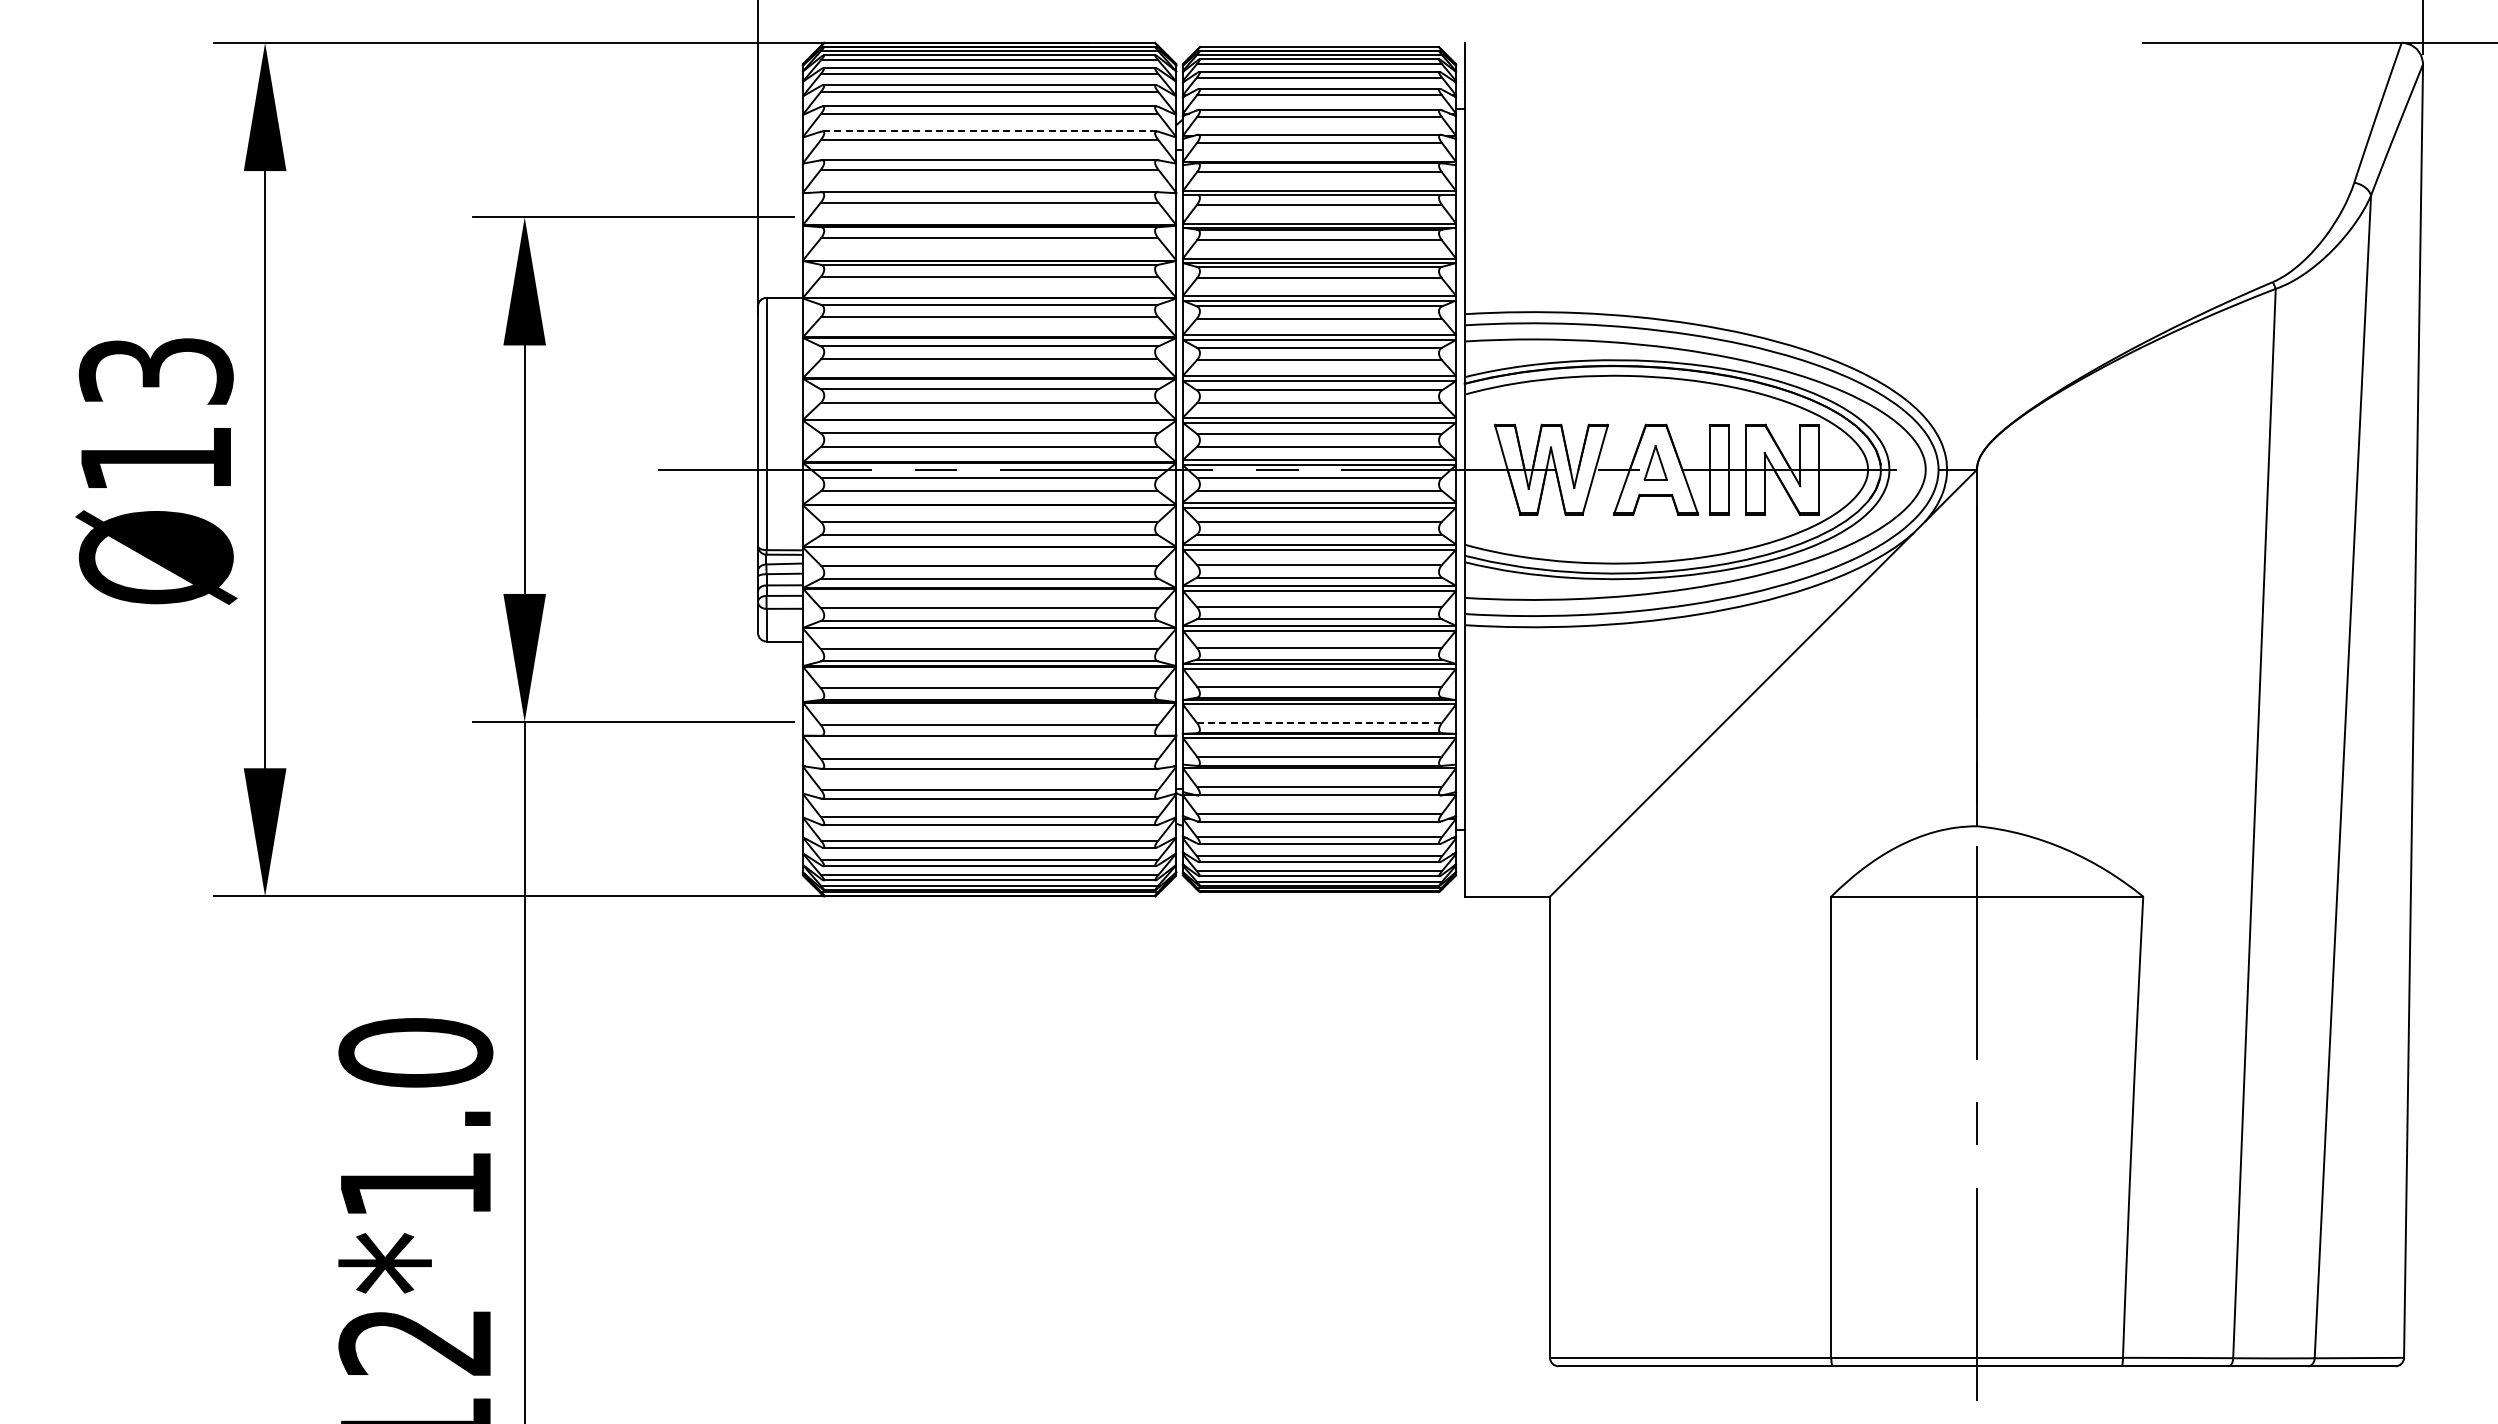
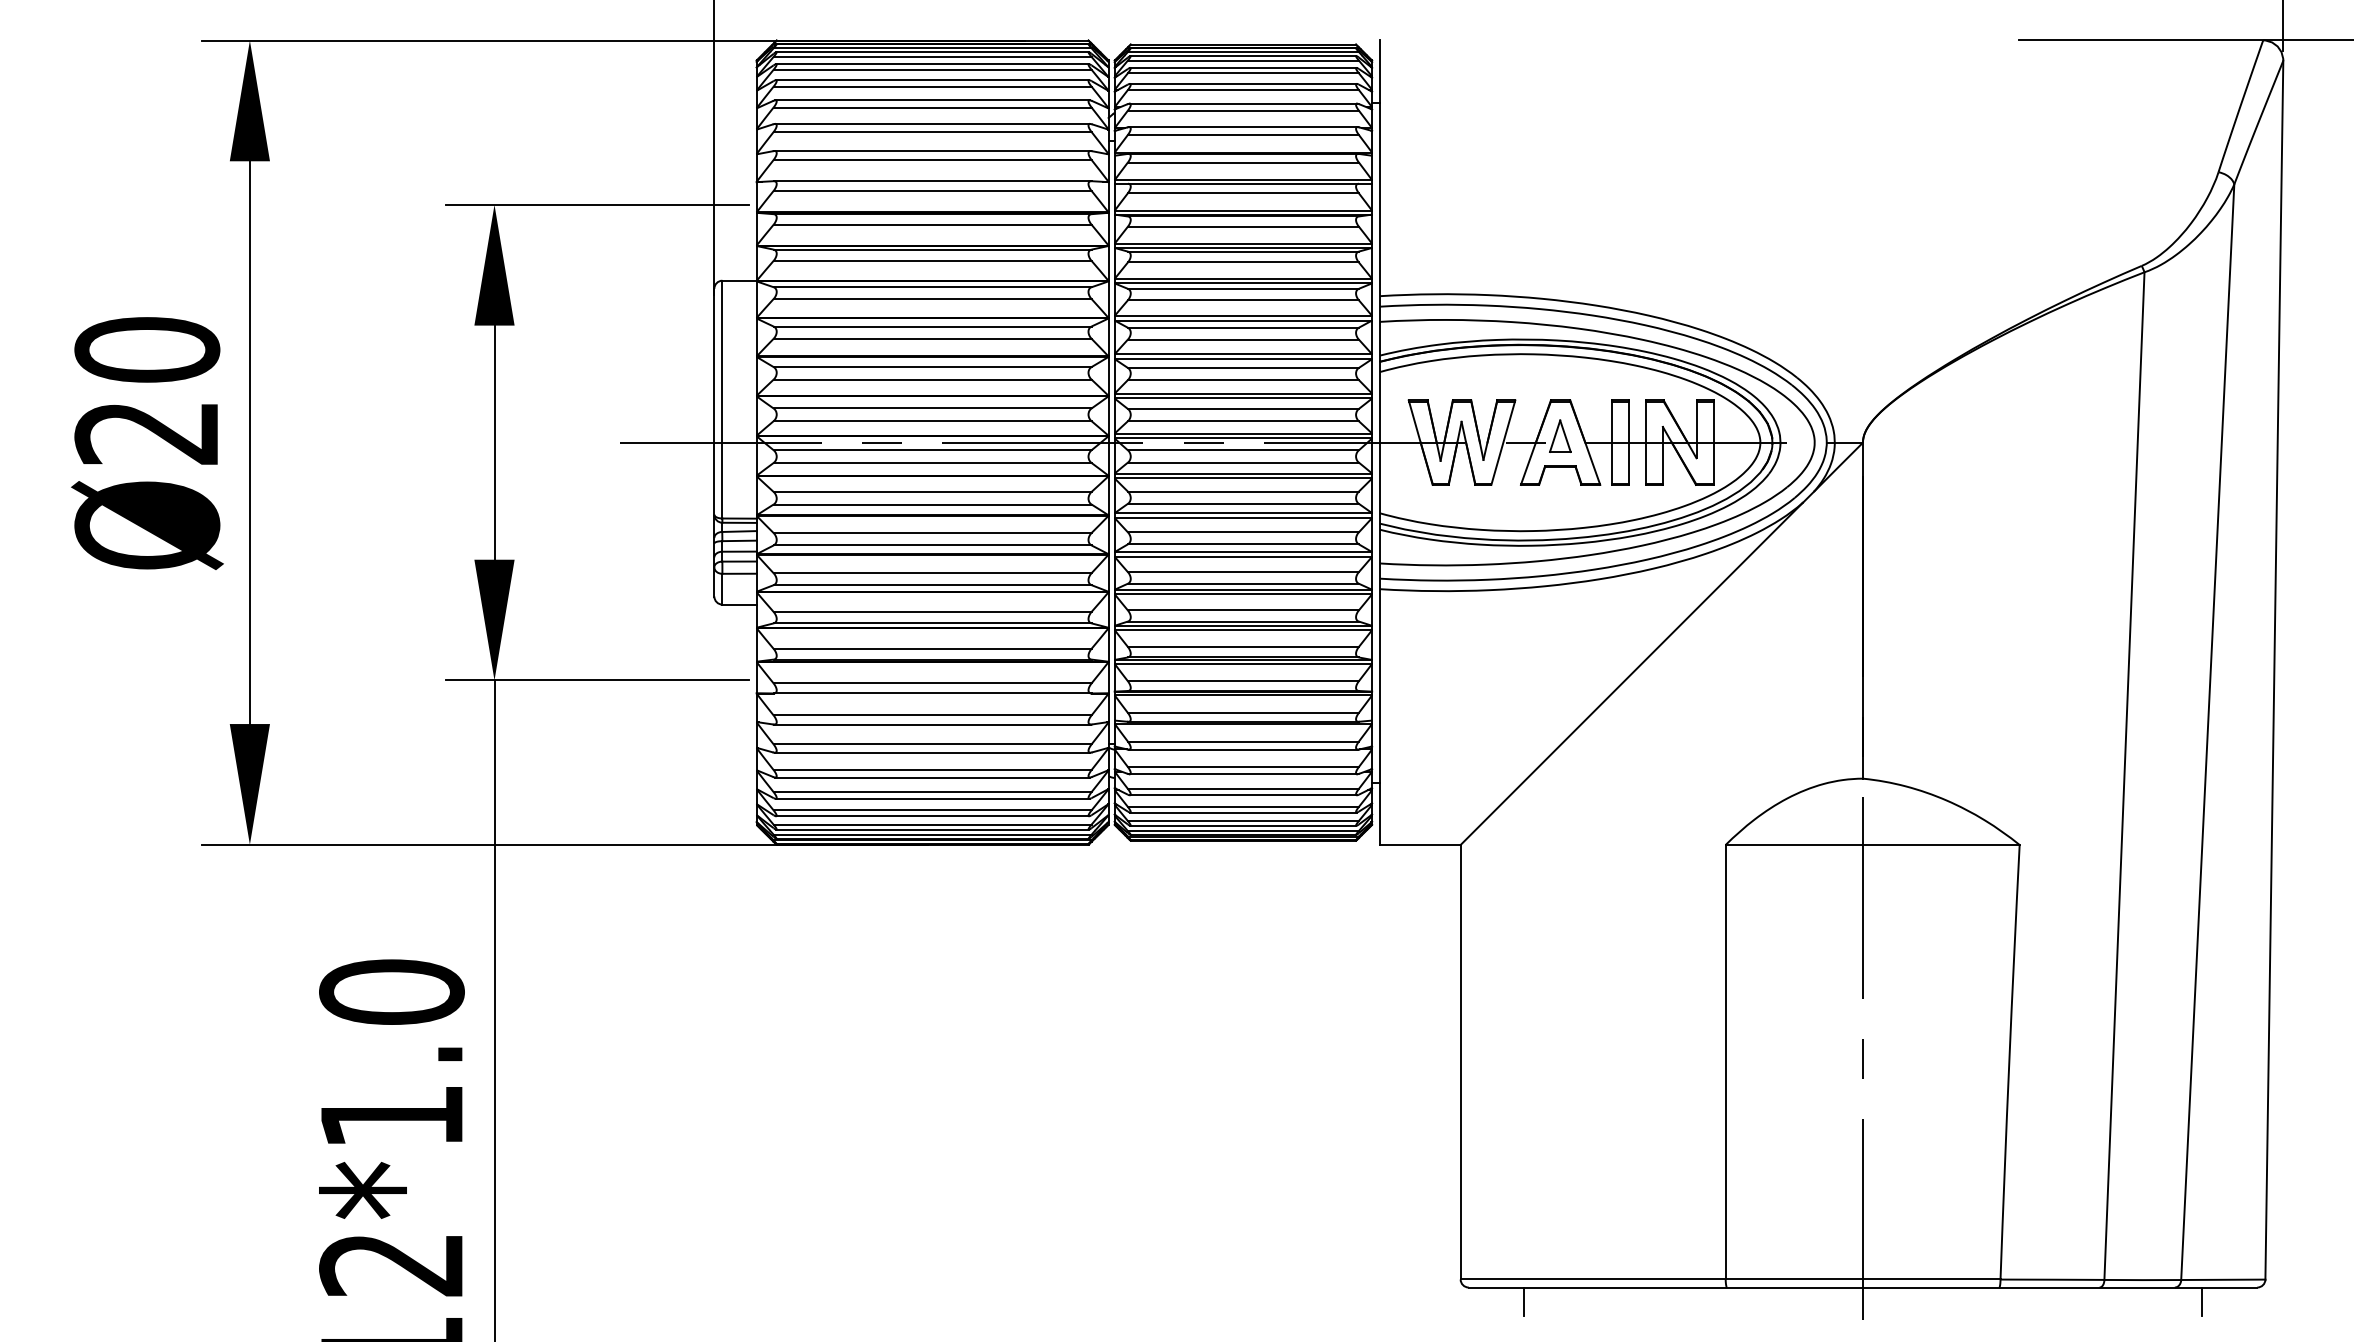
line: (989, 131) -> (932, 123), dashed -> solid
text: (155, 414) -> (146, 390), Ø13 -> Ø20
line: (1319, 722) -> (1243, 680), dashed -> solid
line: (1617, 1381) -> (1524, 1301), added
line: (2336, 1381) -> (2201, 1301), added

